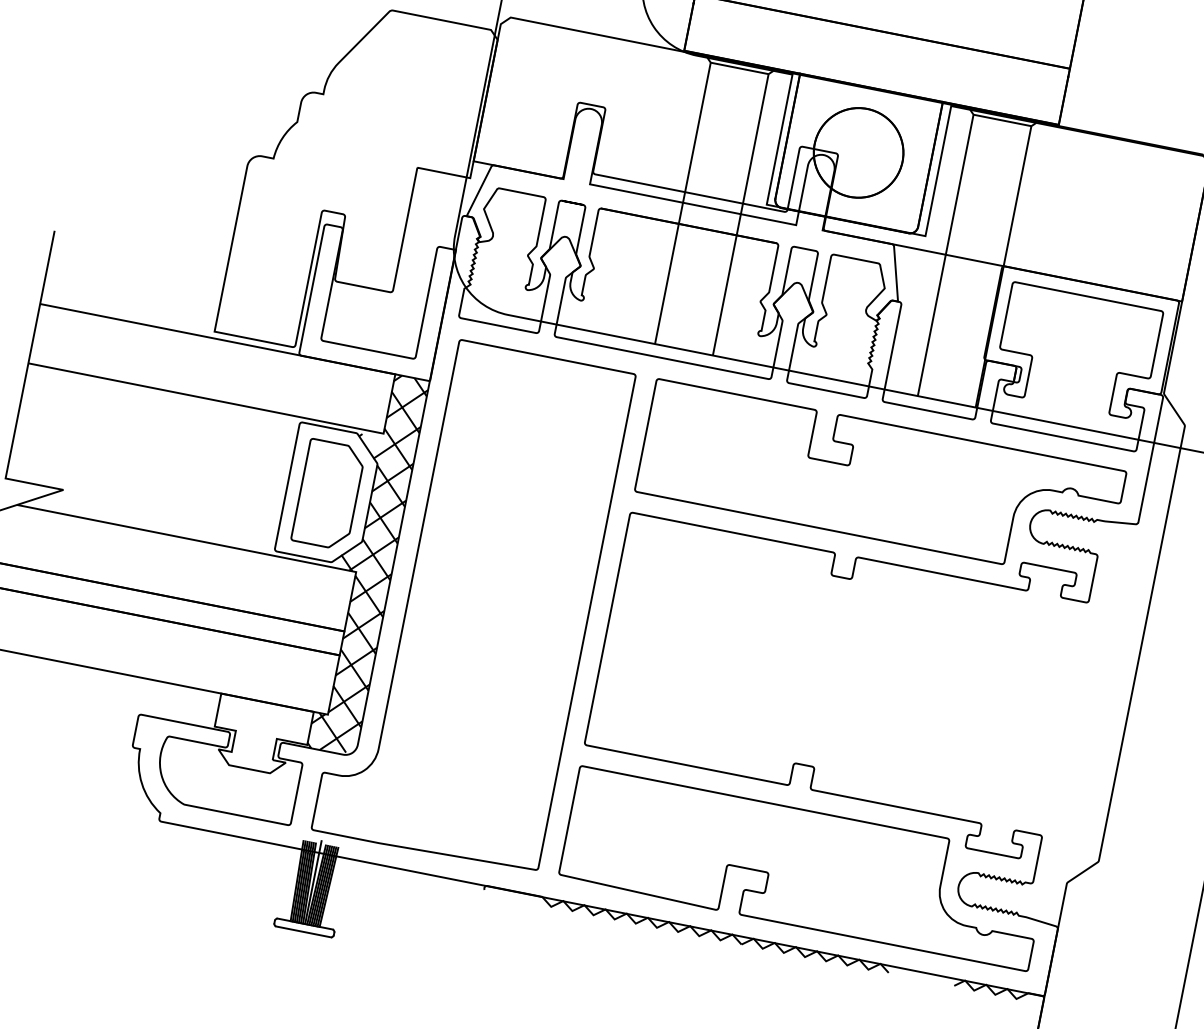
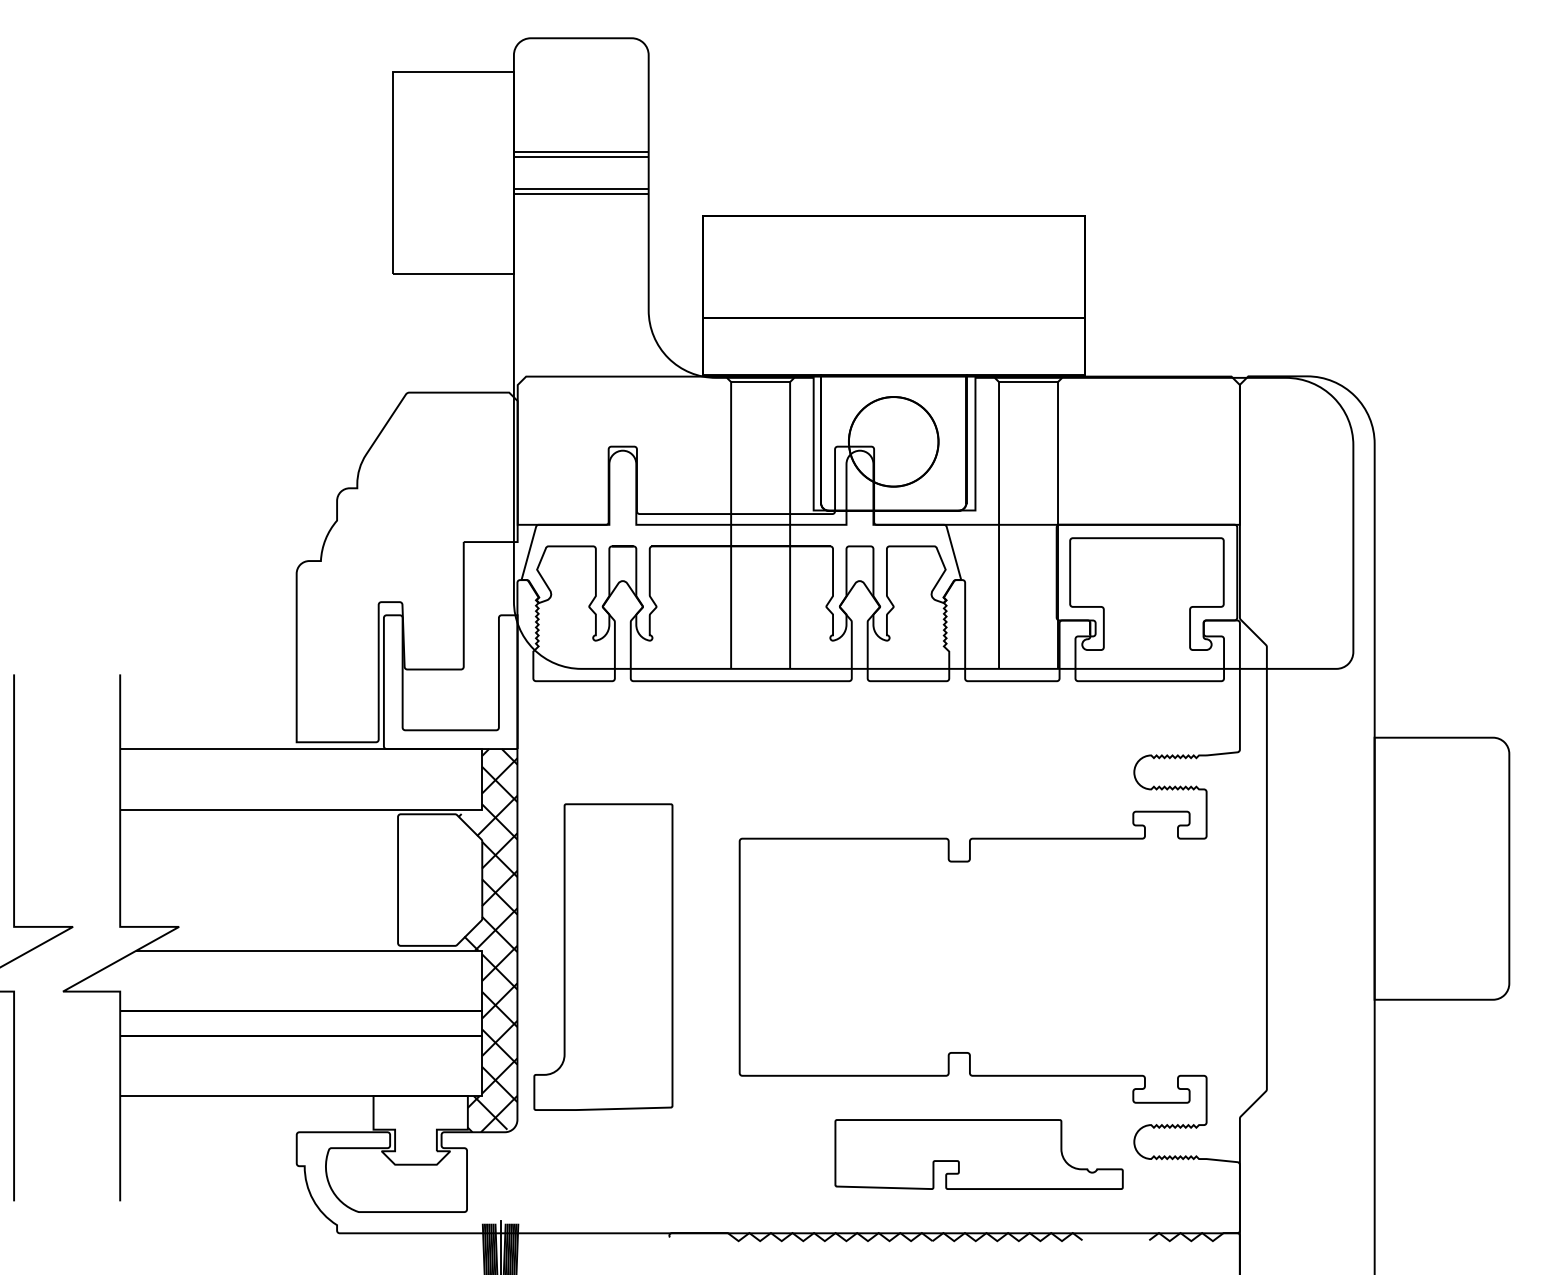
part: (880, 480) -> (978, 759), removed
part: (329, 494) -> (440, 879), removed
part: (473, 601) -> (603, 956), size x0.6
part: (803, 868) -> (978, 1154), size x0.6

